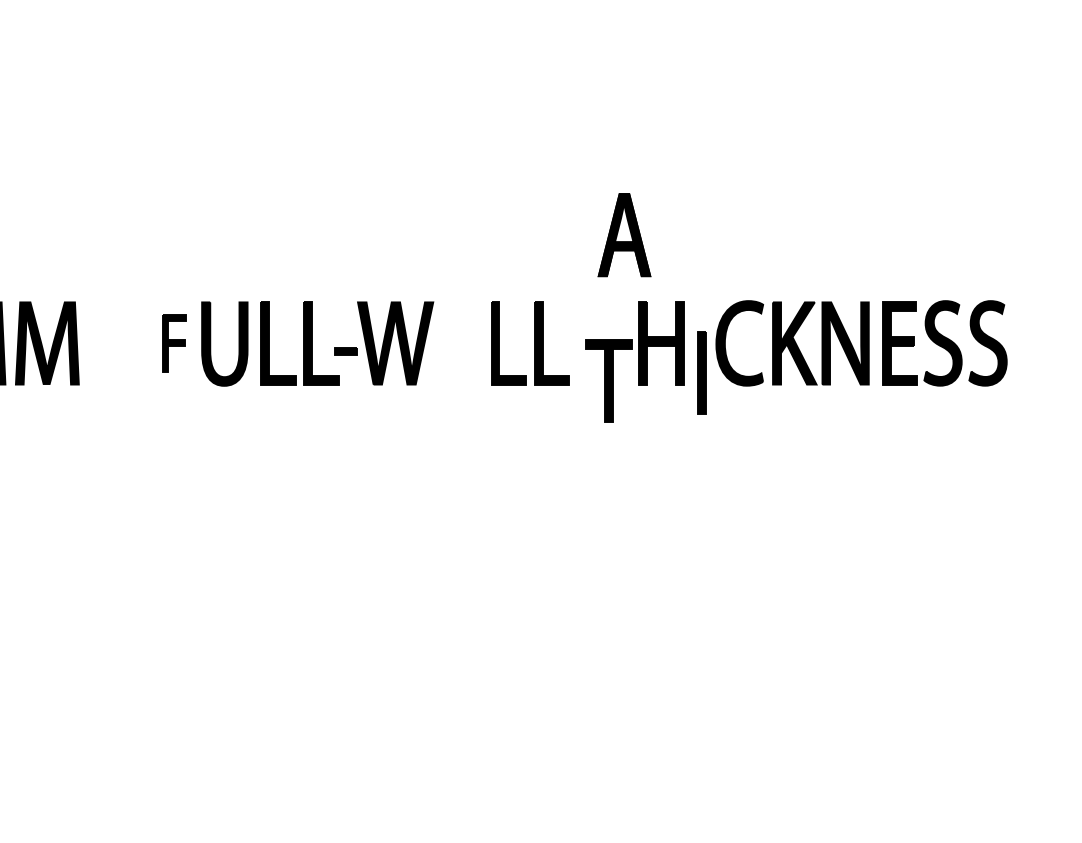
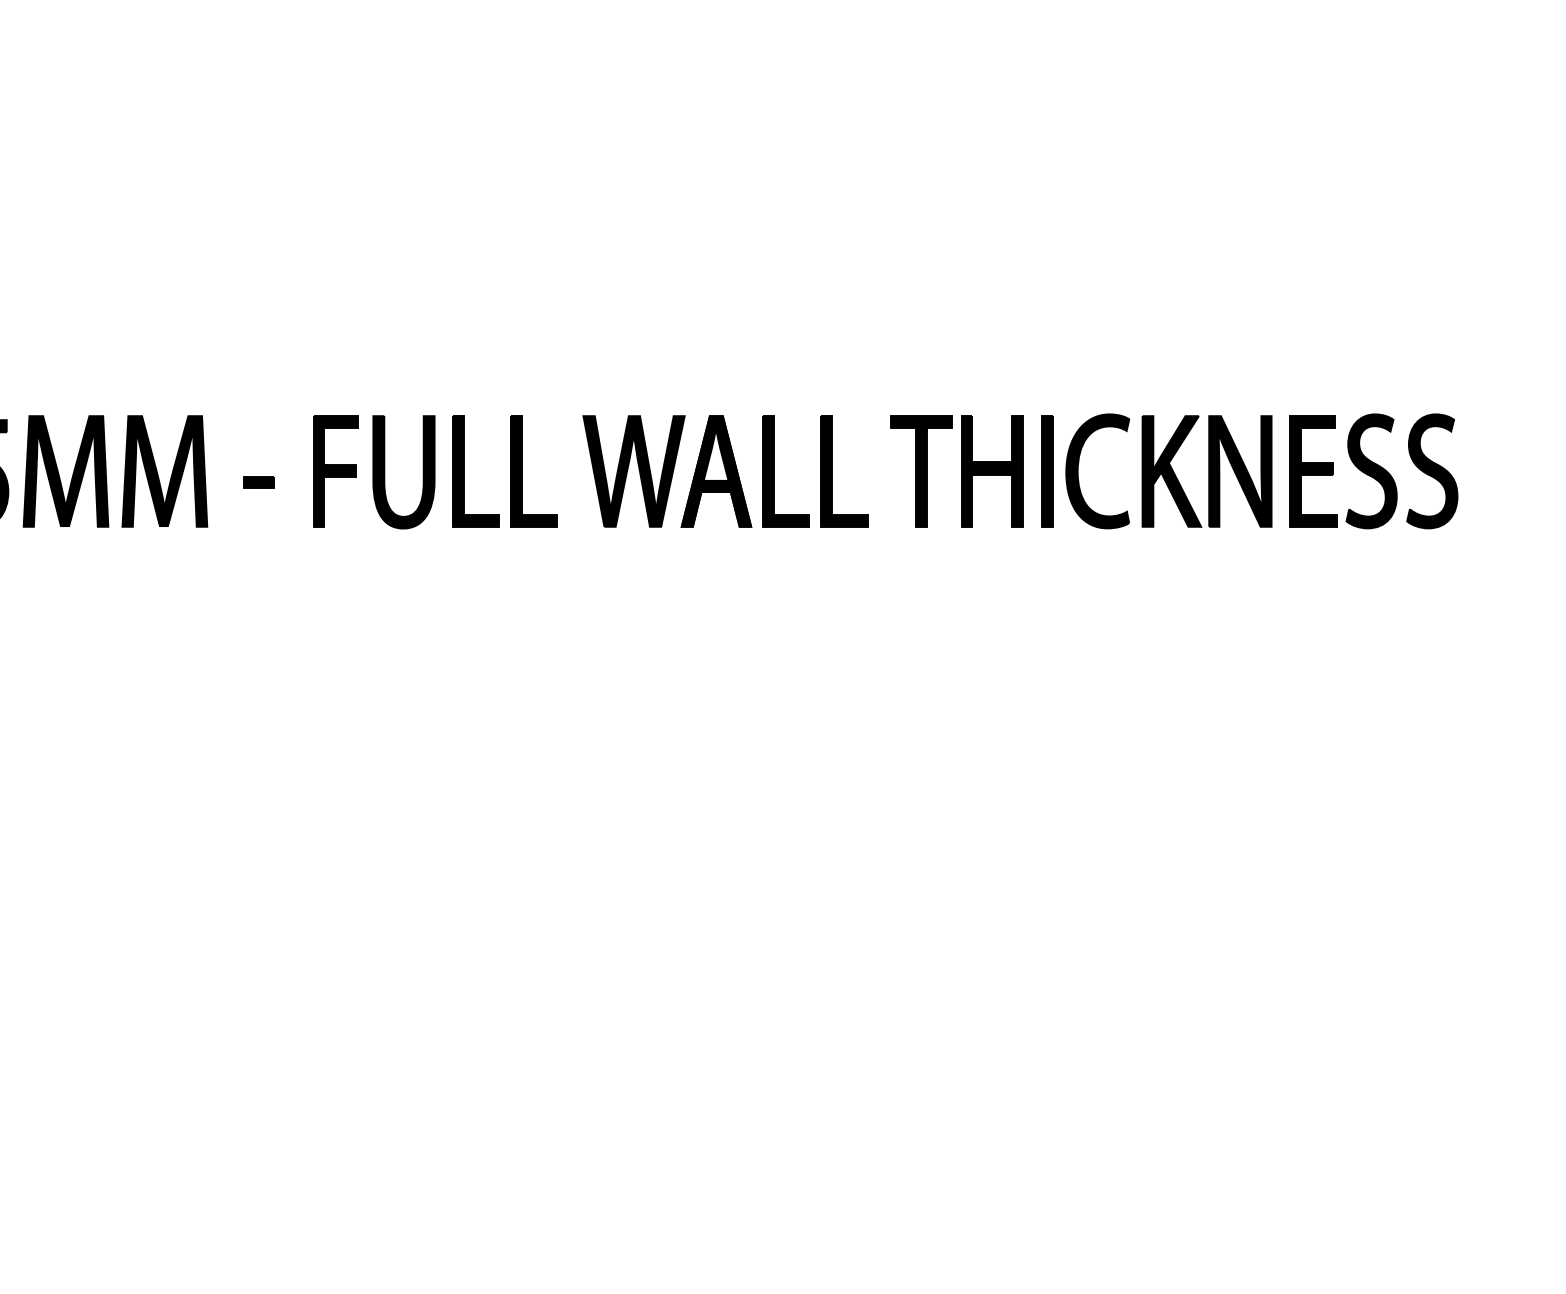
part: (624, 235) -> (716, 471), moved
part: (174, 343) -> (335, 471), size x1.43
part: (345, 351) -> (258, 482), moved
part: (702, 373) -> (1047, 471), moved
part: (608, 380) -> (921, 471), moved

